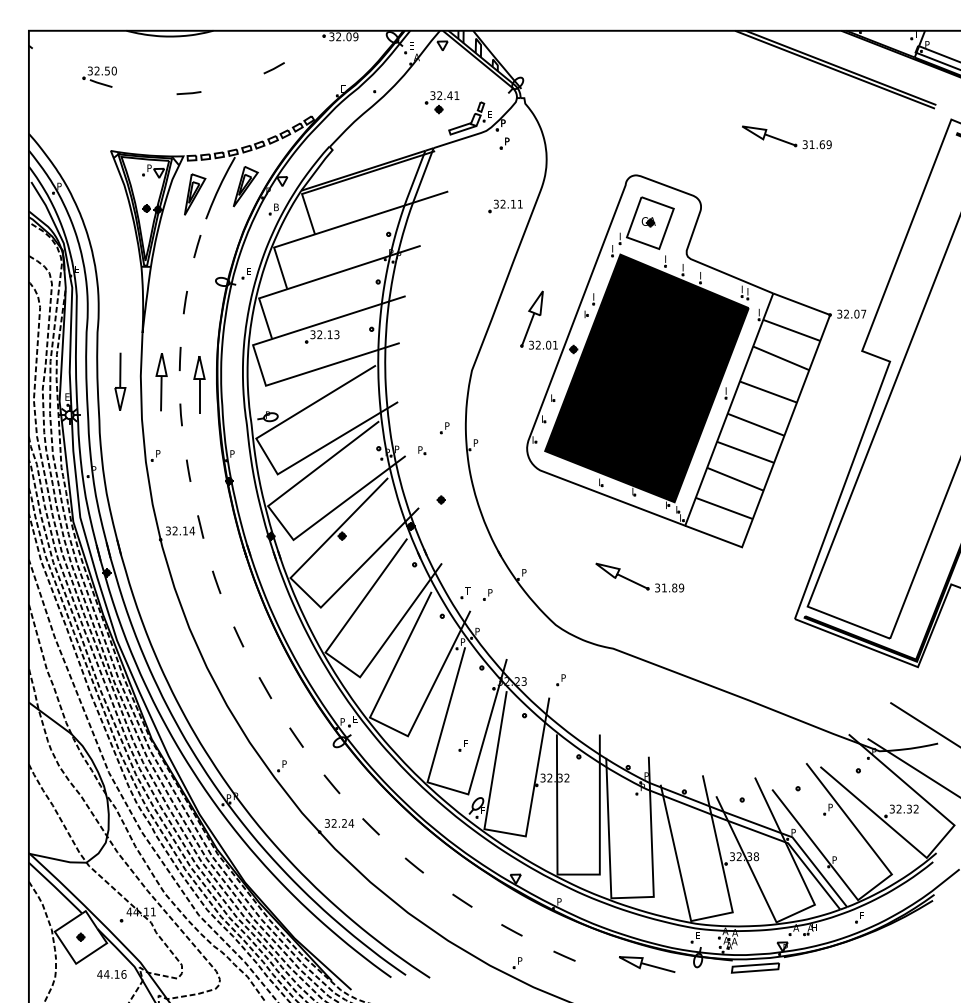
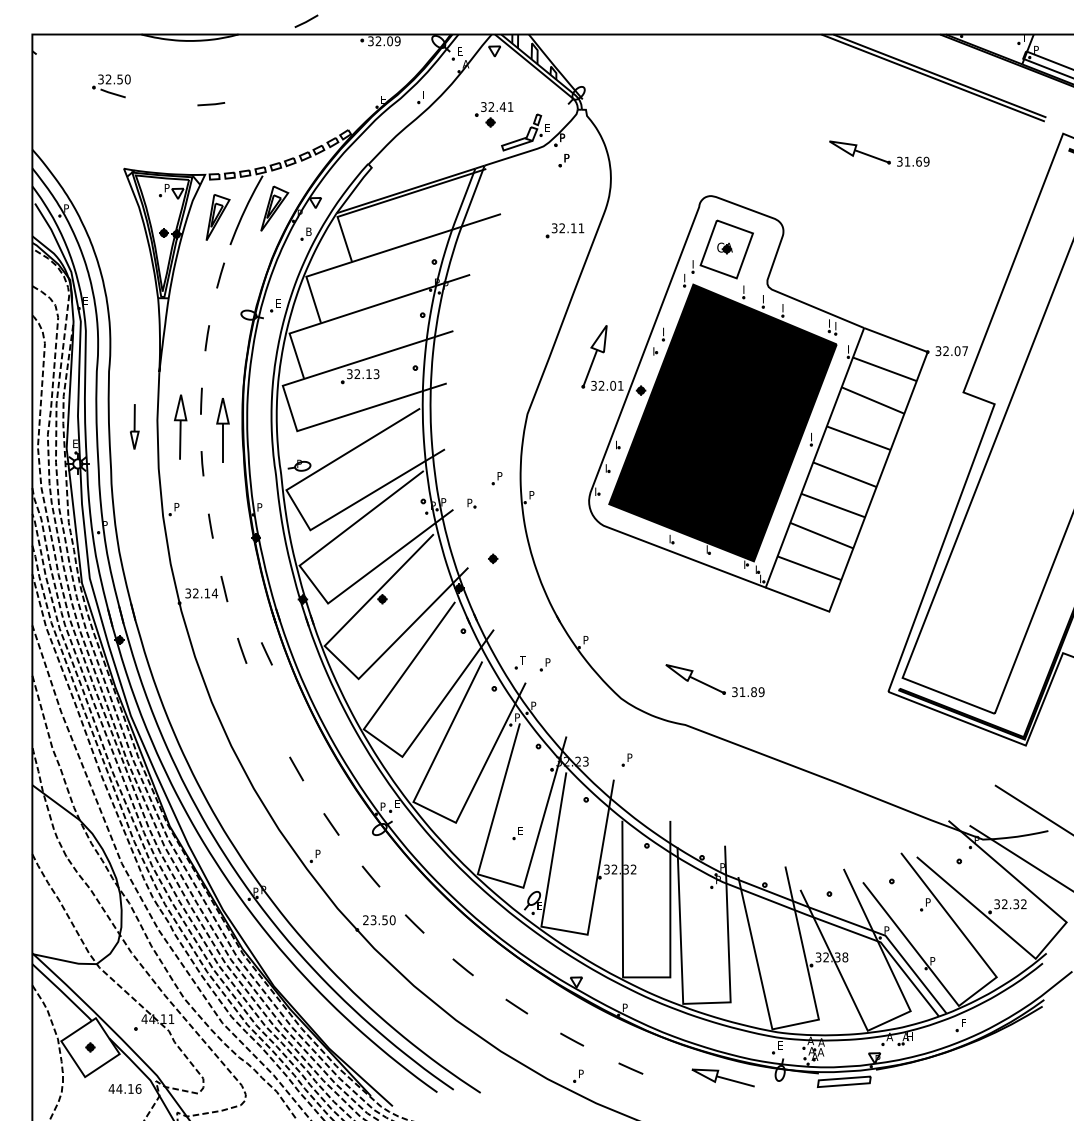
line: (274, 67) -> (306, 20), moved
part: (120, 381) -> (134, 426), size x0.7
part: (637, 582) -> (712, 686), moved
line: (238, 636) -> (266, 653), moved
text: (339, 823) -> (379, 920), 32.24 -> 23.50

